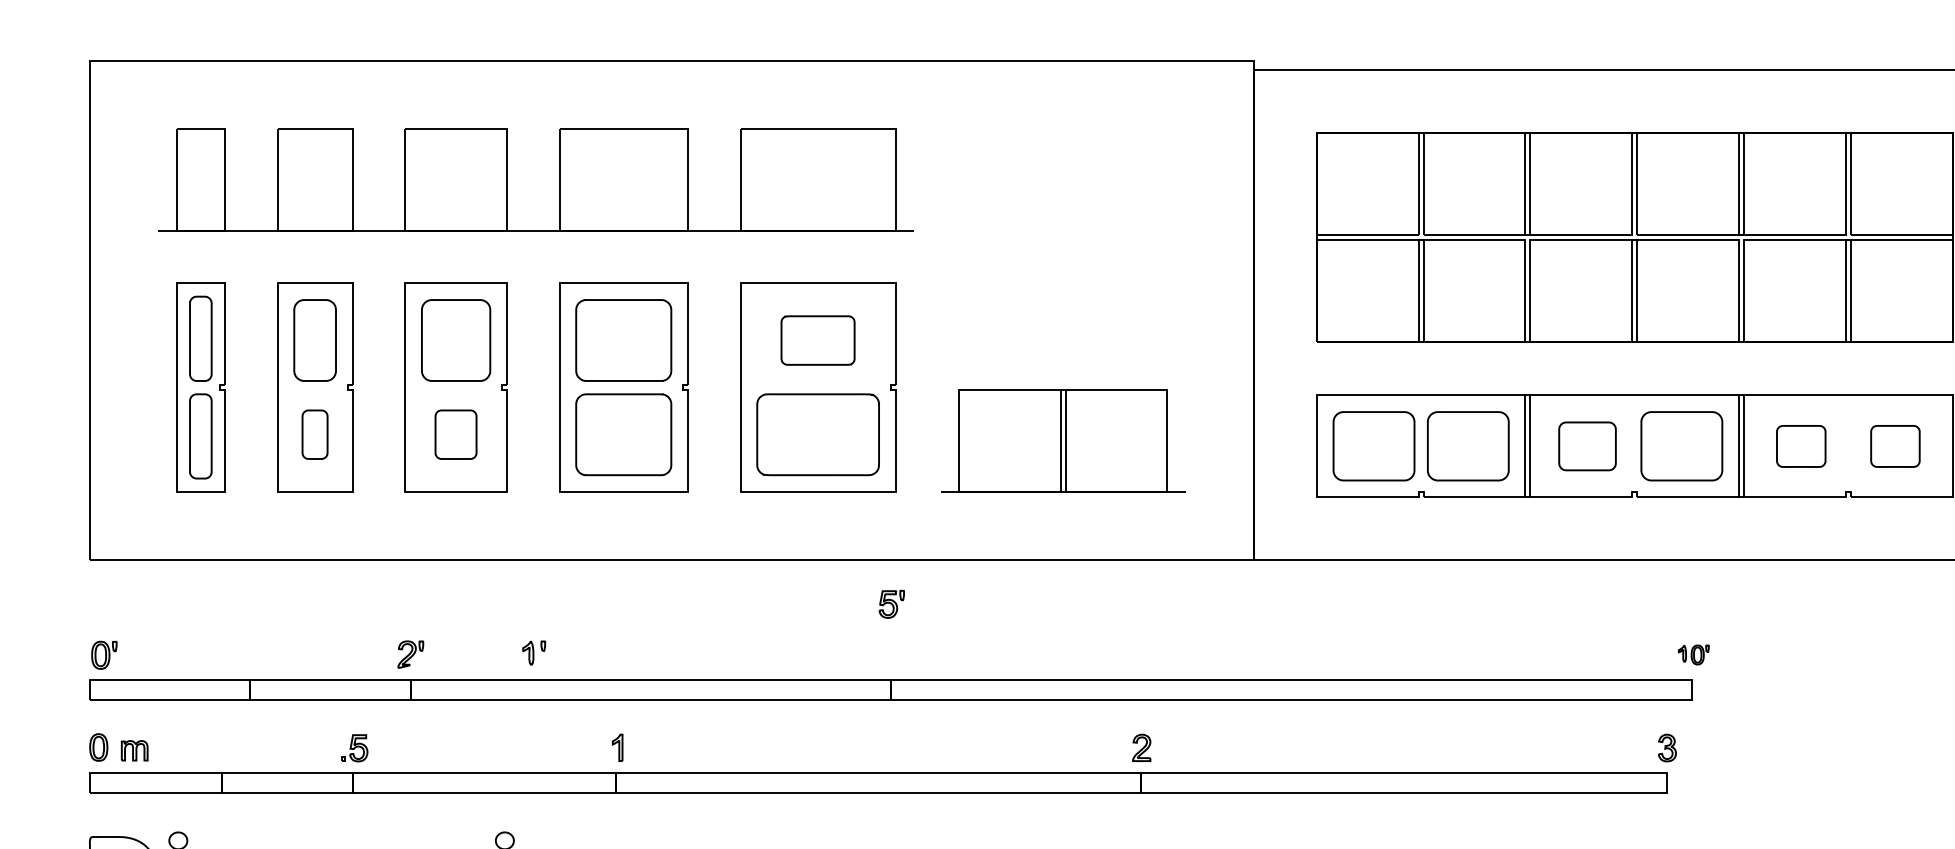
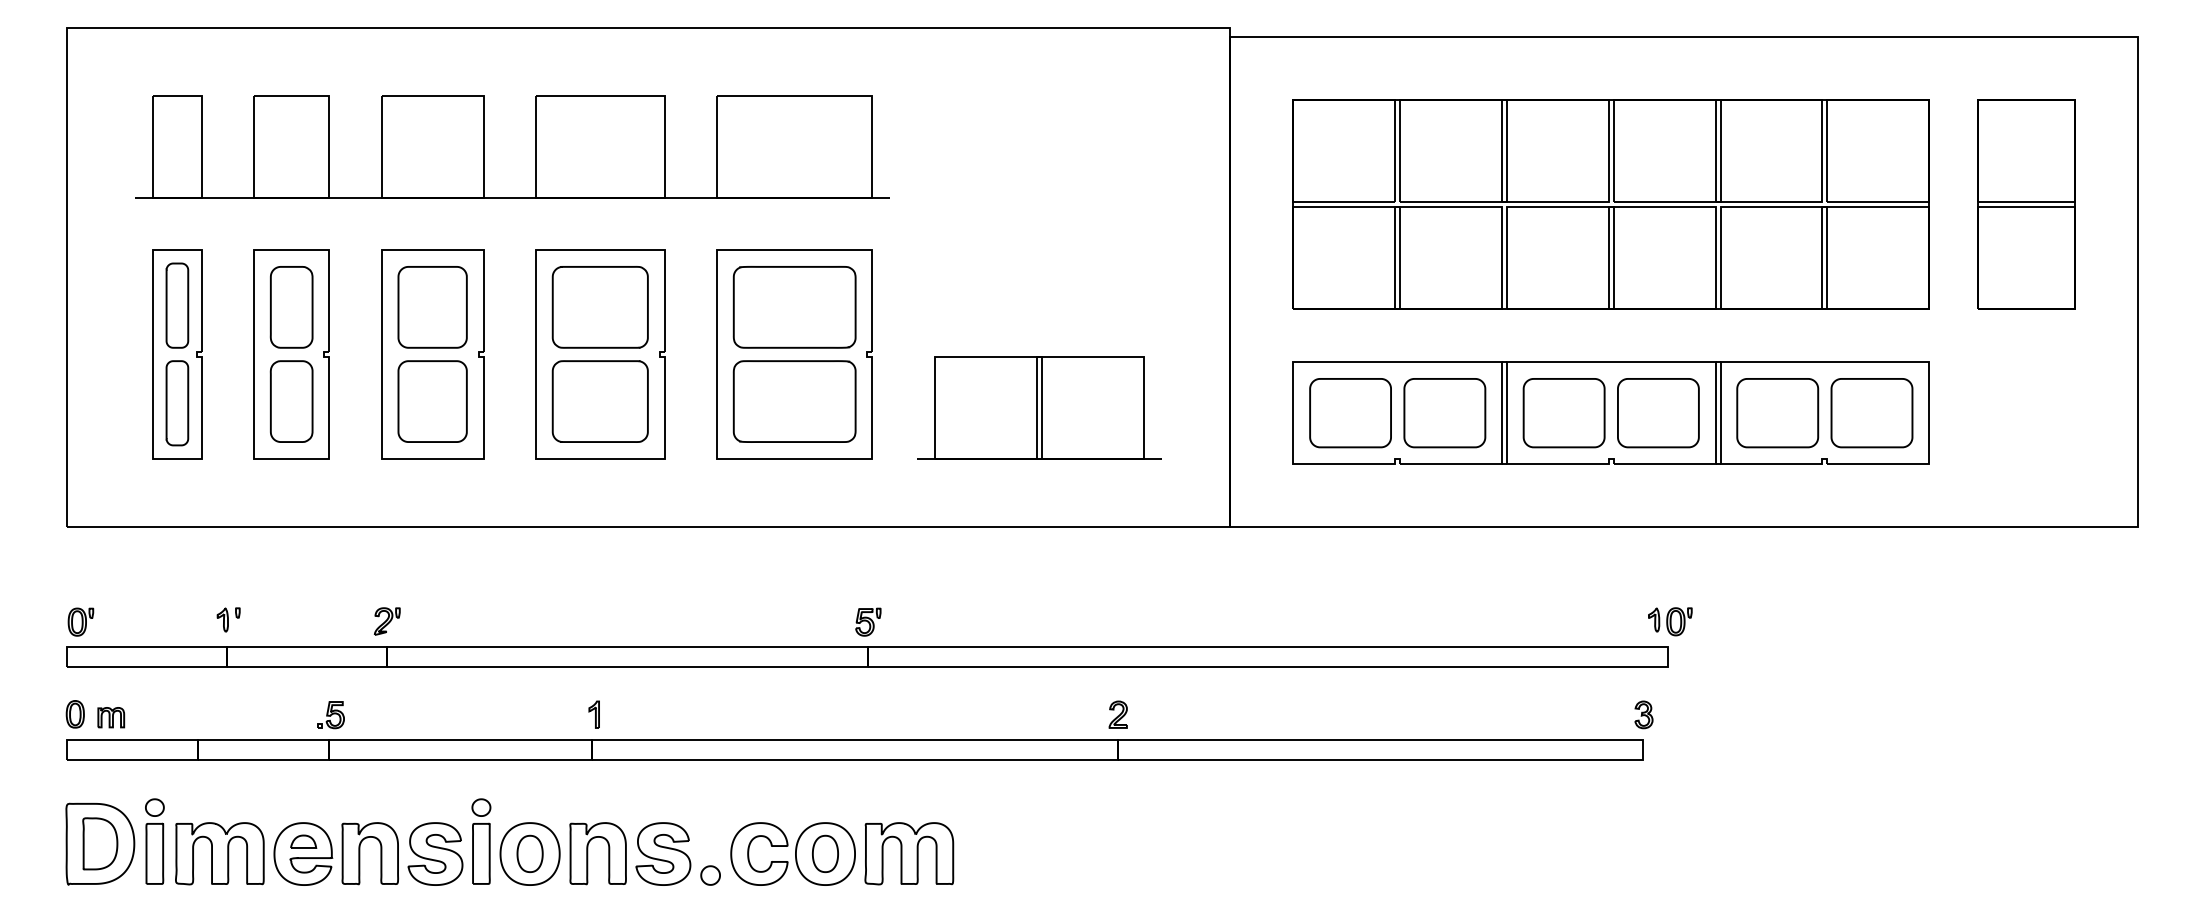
part: (817, 340) -> (794, 307), size x1.67
part: (314, 434) -> (291, 401), size x1.67
part: (455, 434) -> (432, 401), size x1.67
part: (1586, 446) -> (1563, 413), size x1.43
part: (1800, 446) -> (1777, 413), size x1.67
part: (1894, 446) -> (1871, 413), size x1.67
part: (891, 603) -> (868, 621), moved
part: (533, 652) -> (228, 619), moved
part: (1693, 654) -> (1670, 621), size x1.43

